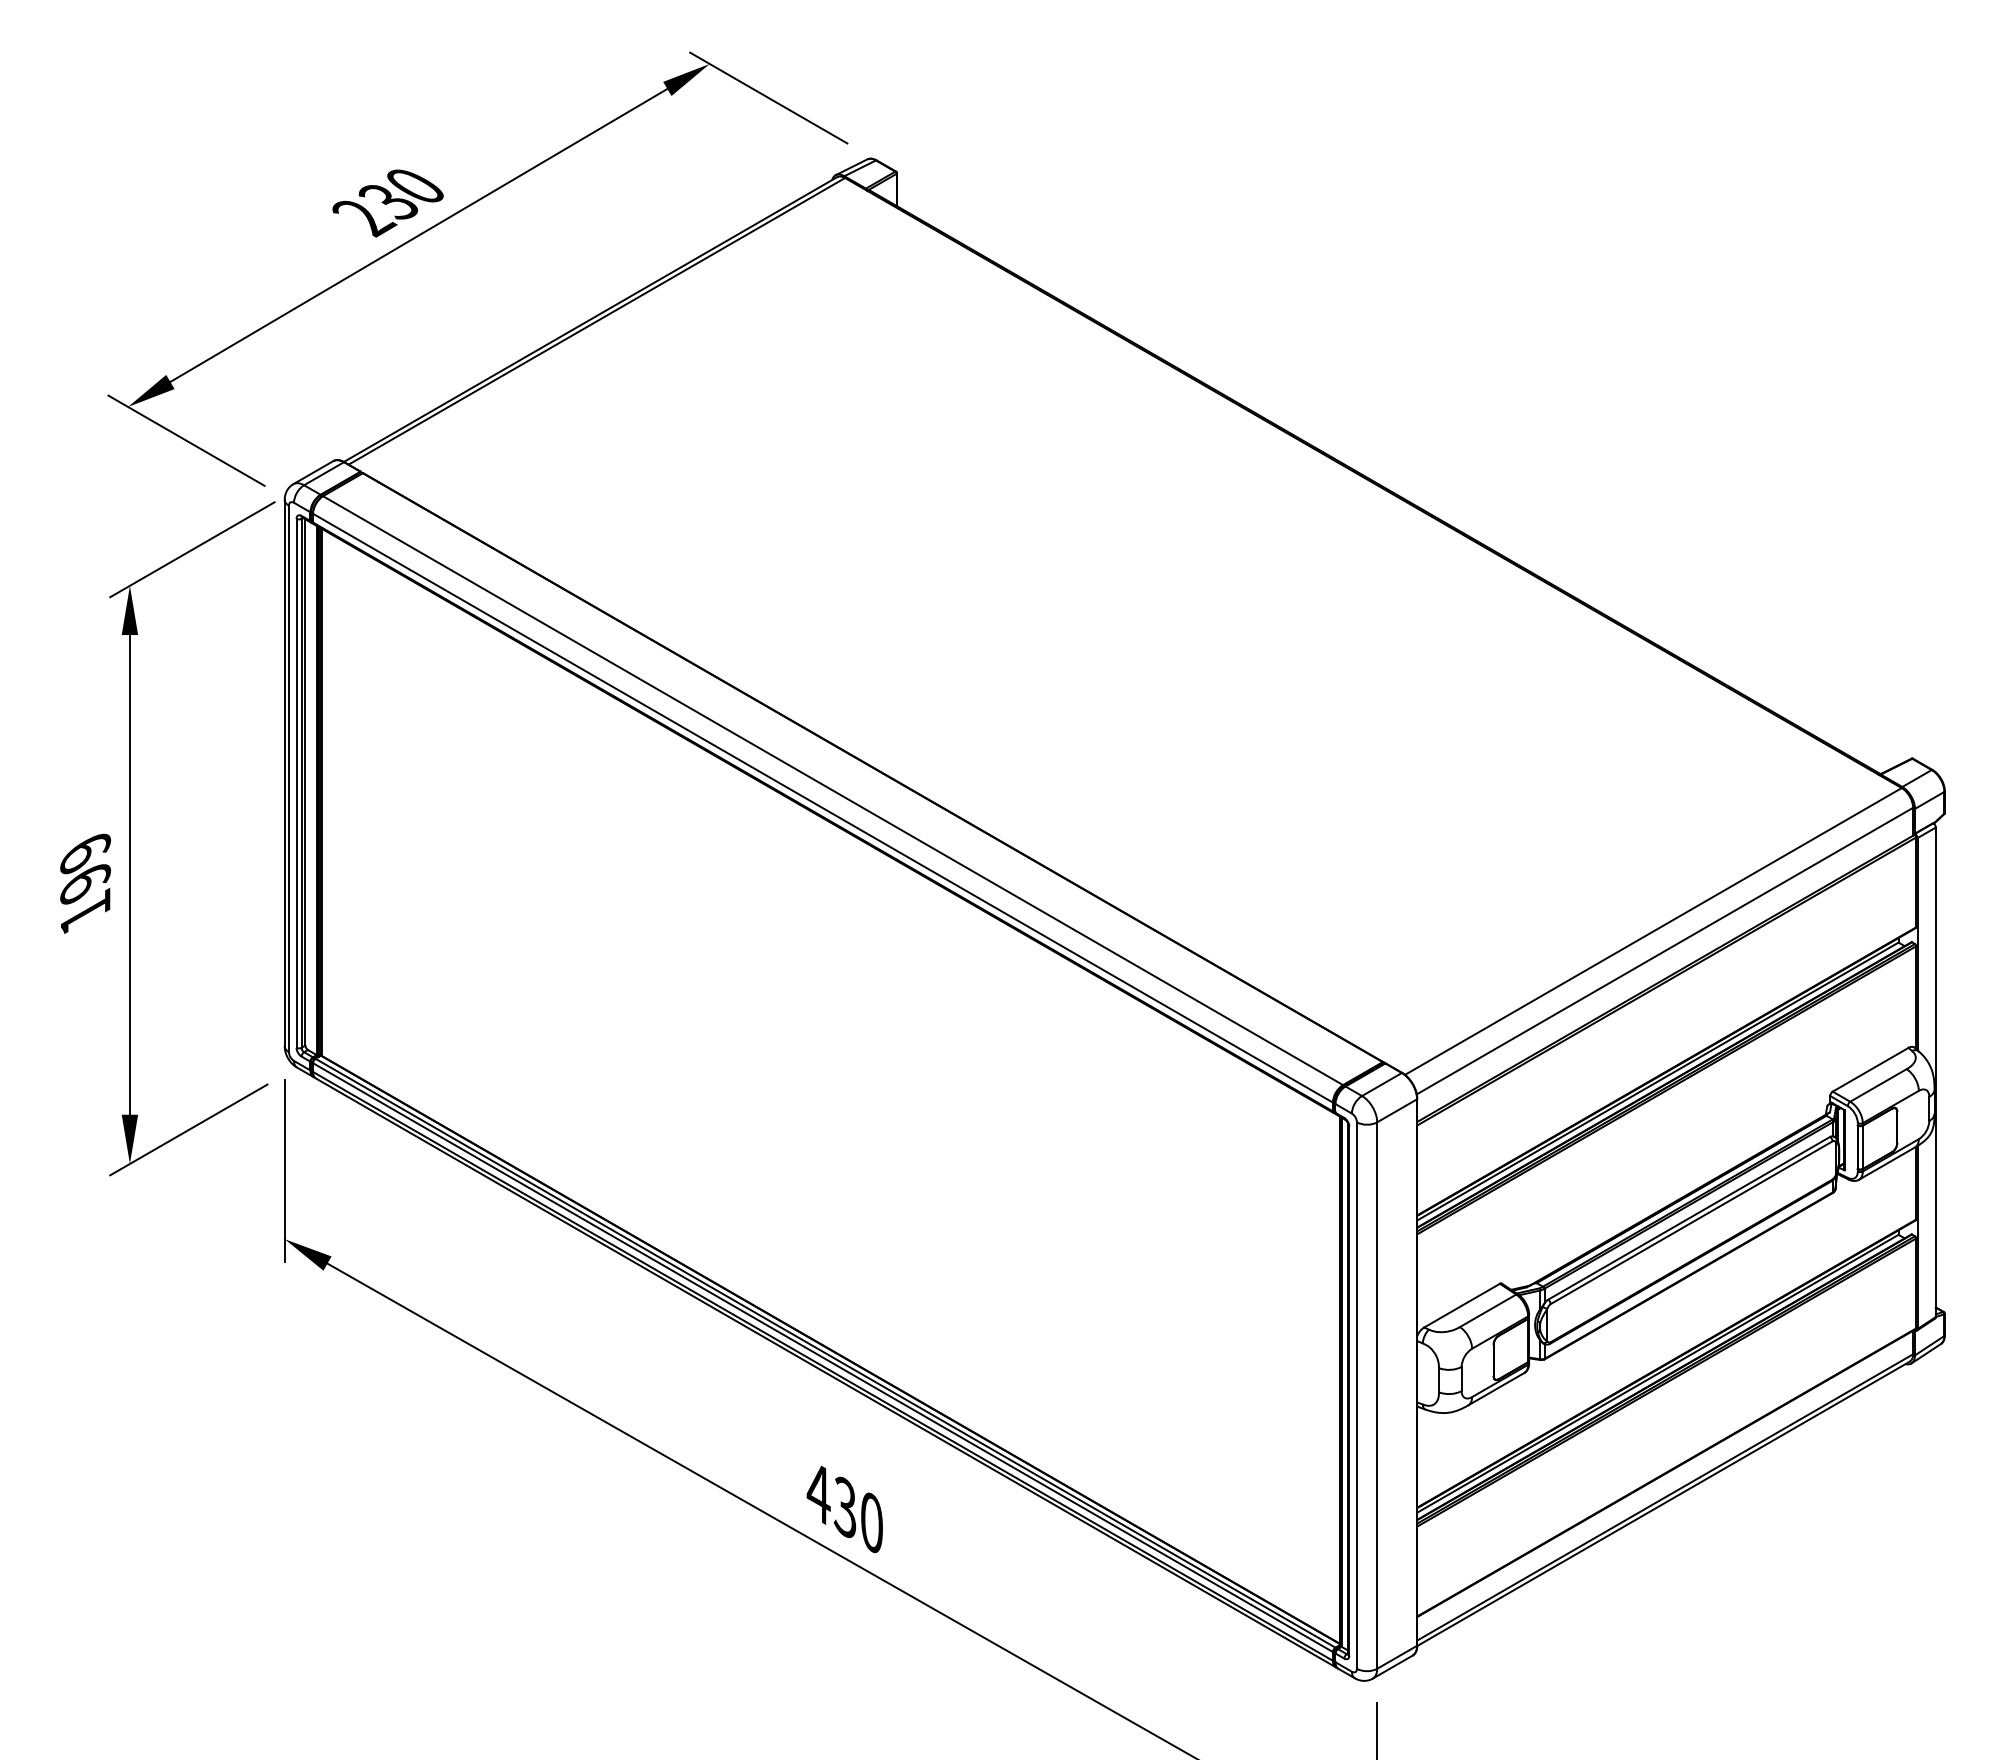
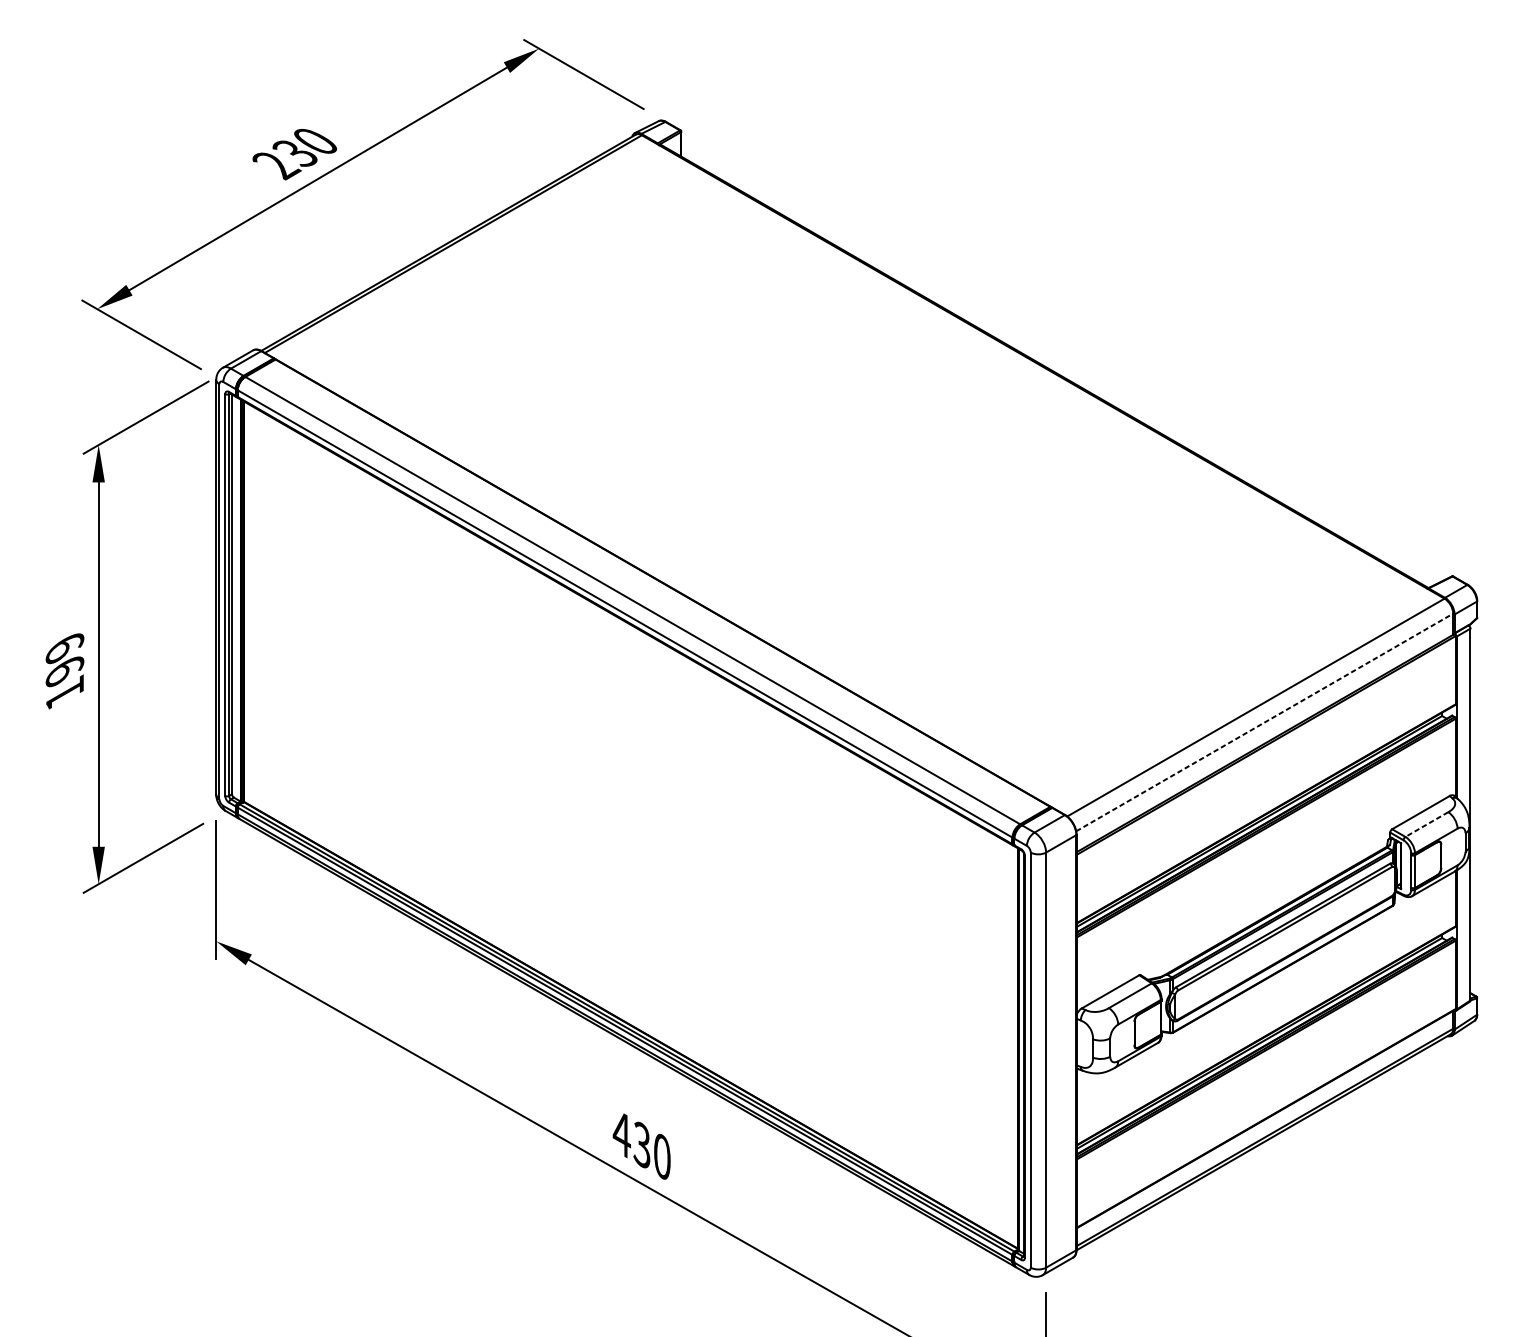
line: (1664, 951) -> (1264, 722), solid -> dashed
line: (1878, 1085) -> (1426, 824), solid -> dashed

